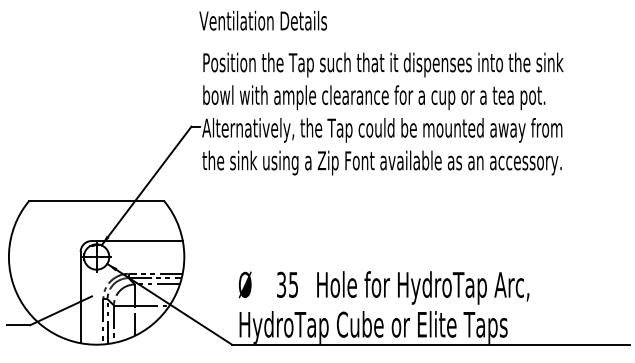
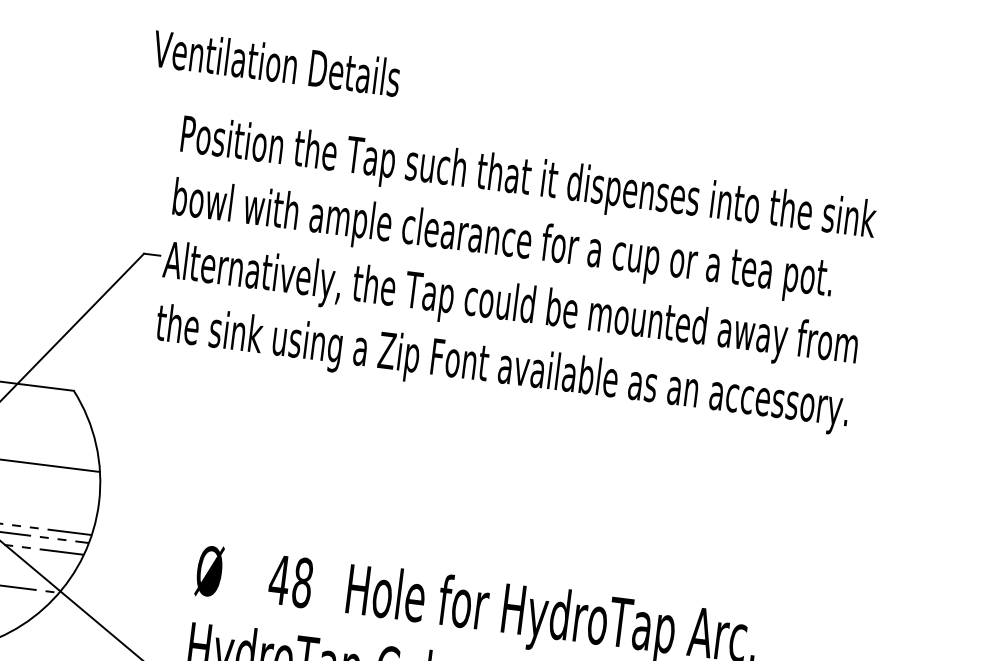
text: (262, 20) -> (275, 62), moved
text: (287, 284) -> (291, 580), 35 -> 48

